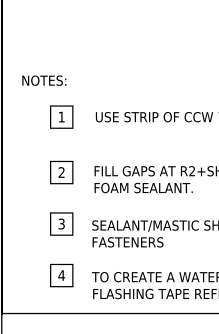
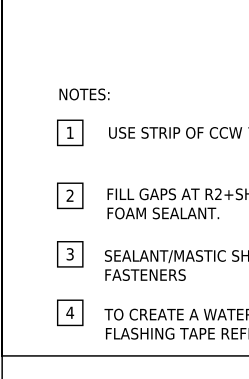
text: (44, 80) -> (84, 94), moved

